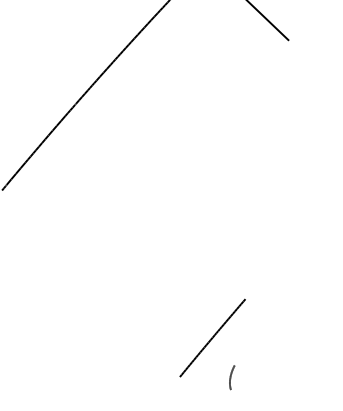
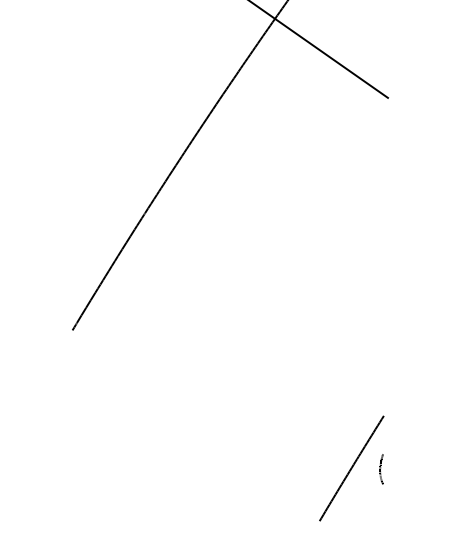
curve: (231, 376) -> (381, 468), moved

